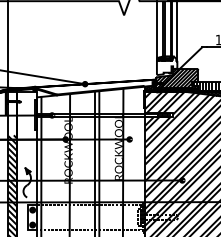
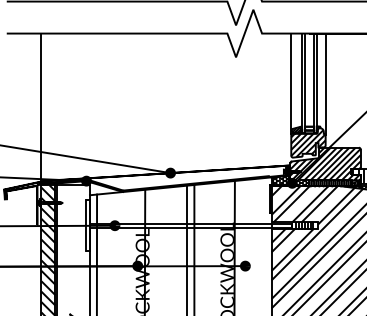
hatch: (166, 65) -> (307, 141), added
hatch: (12, 113) -> (48, 222), added

